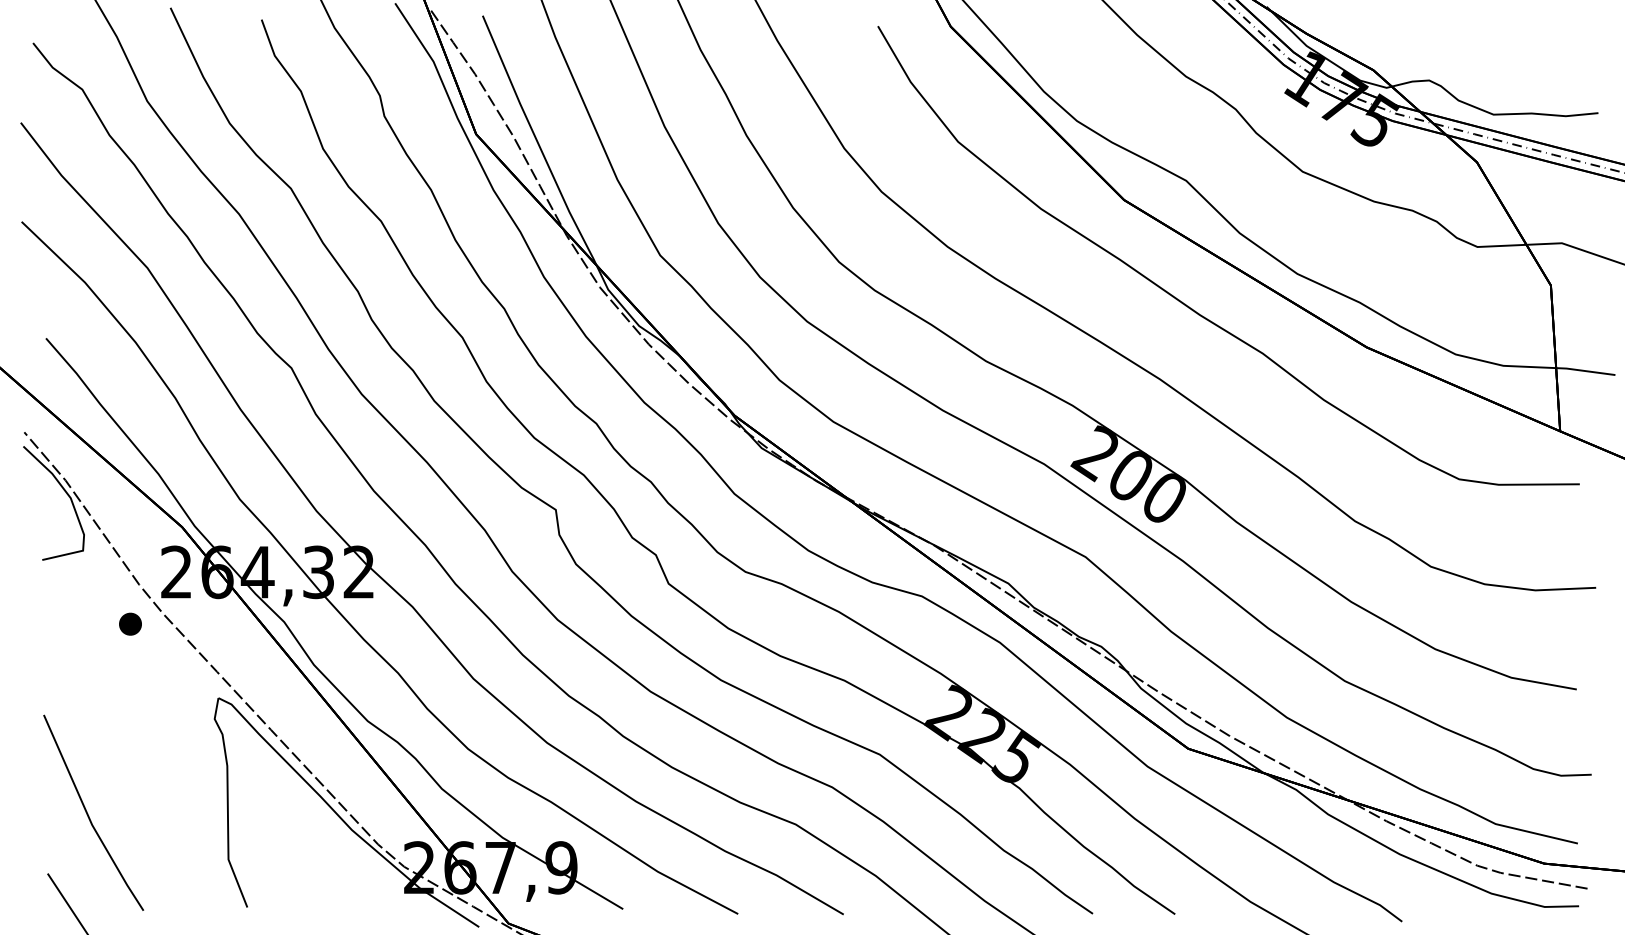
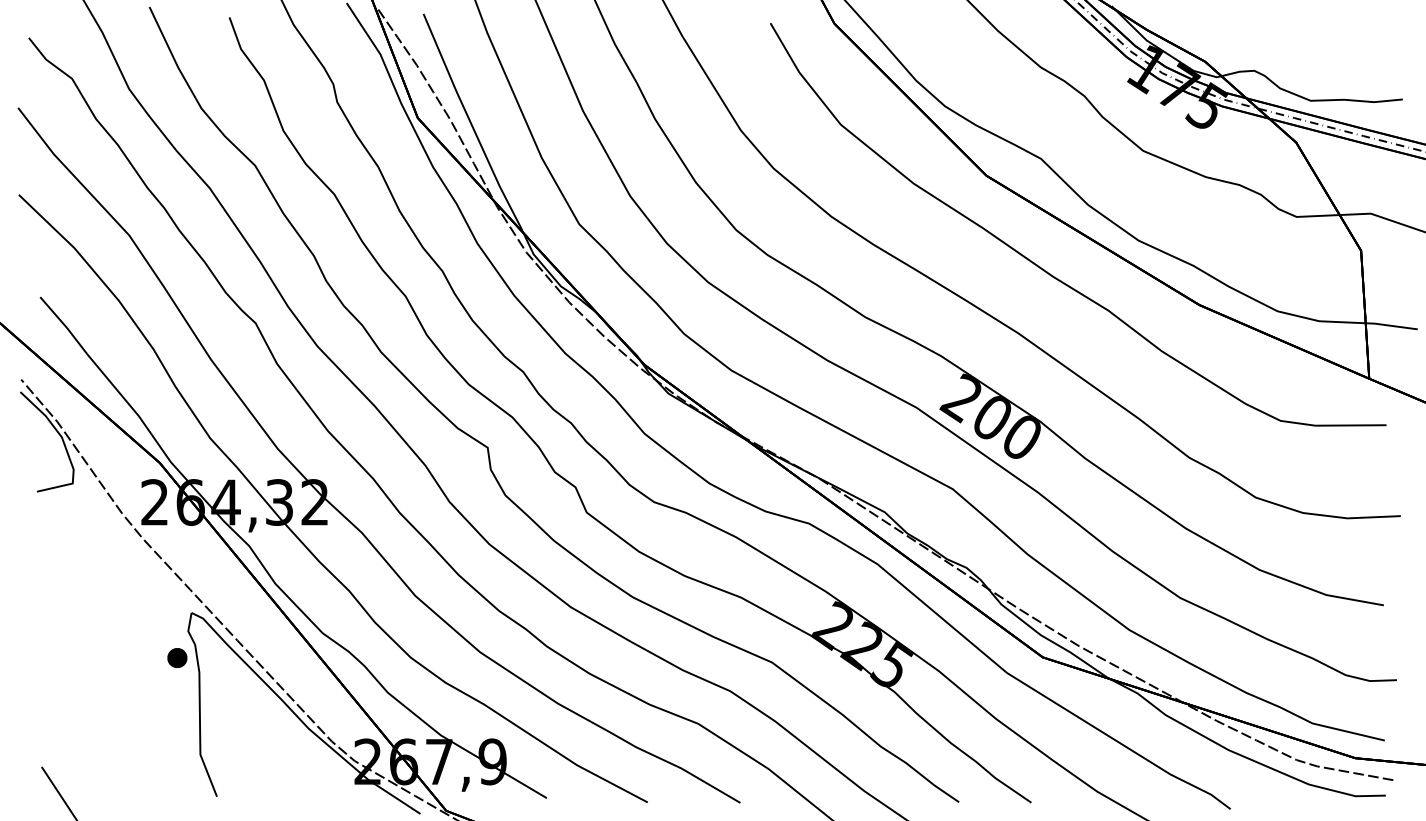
part: (130, 623) -> (177, 657), moved
line: (88, 813) -> (77, 714), removed

